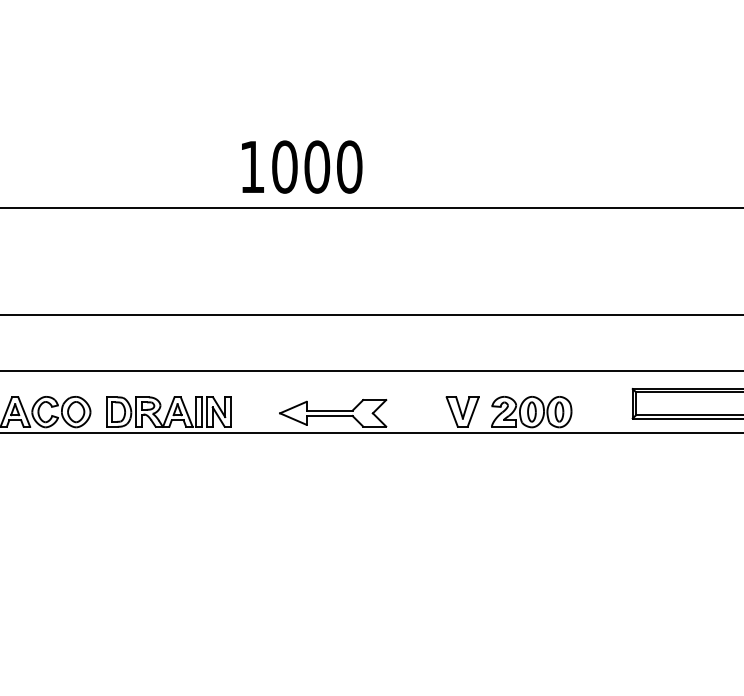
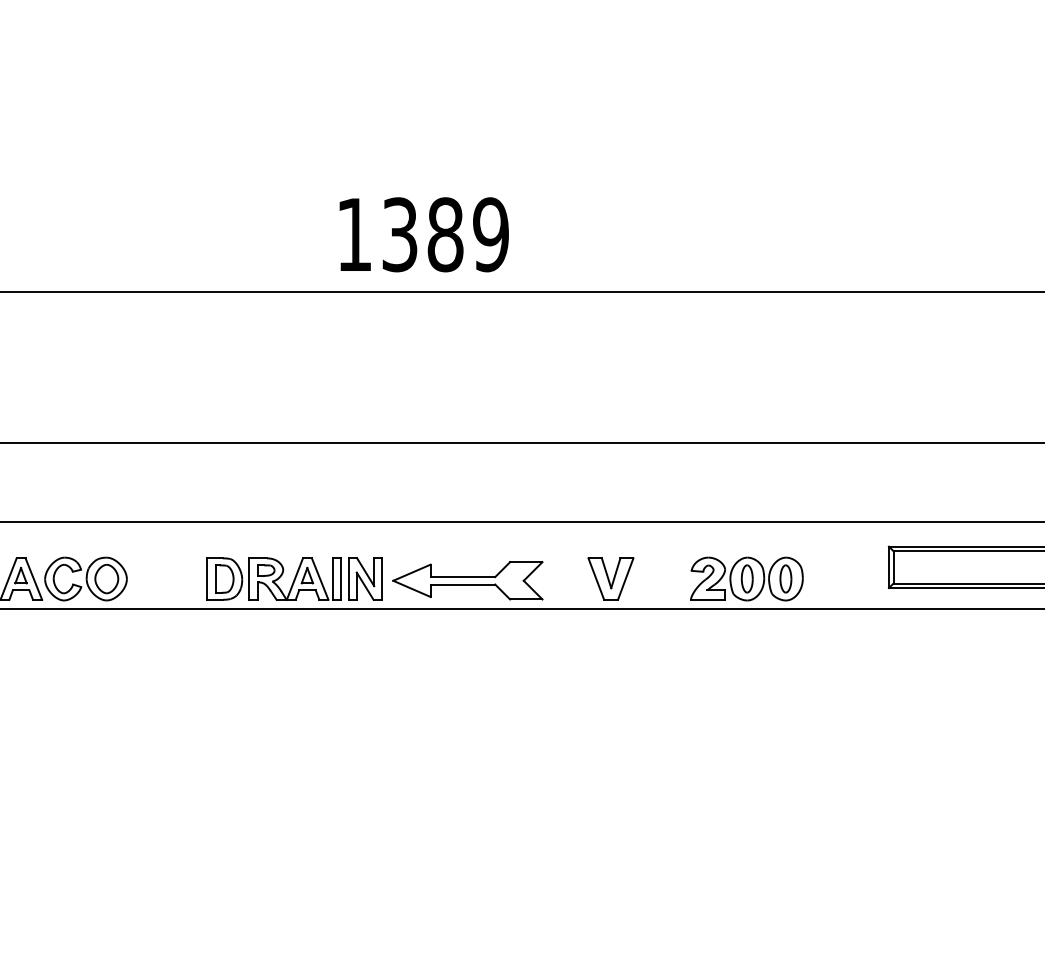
text: (317, 166) -> (445, 234), 1000 -> 1389
part: (168, 411) -> (294, 578), moved
part: (462, 411) -> (610, 578), moved

